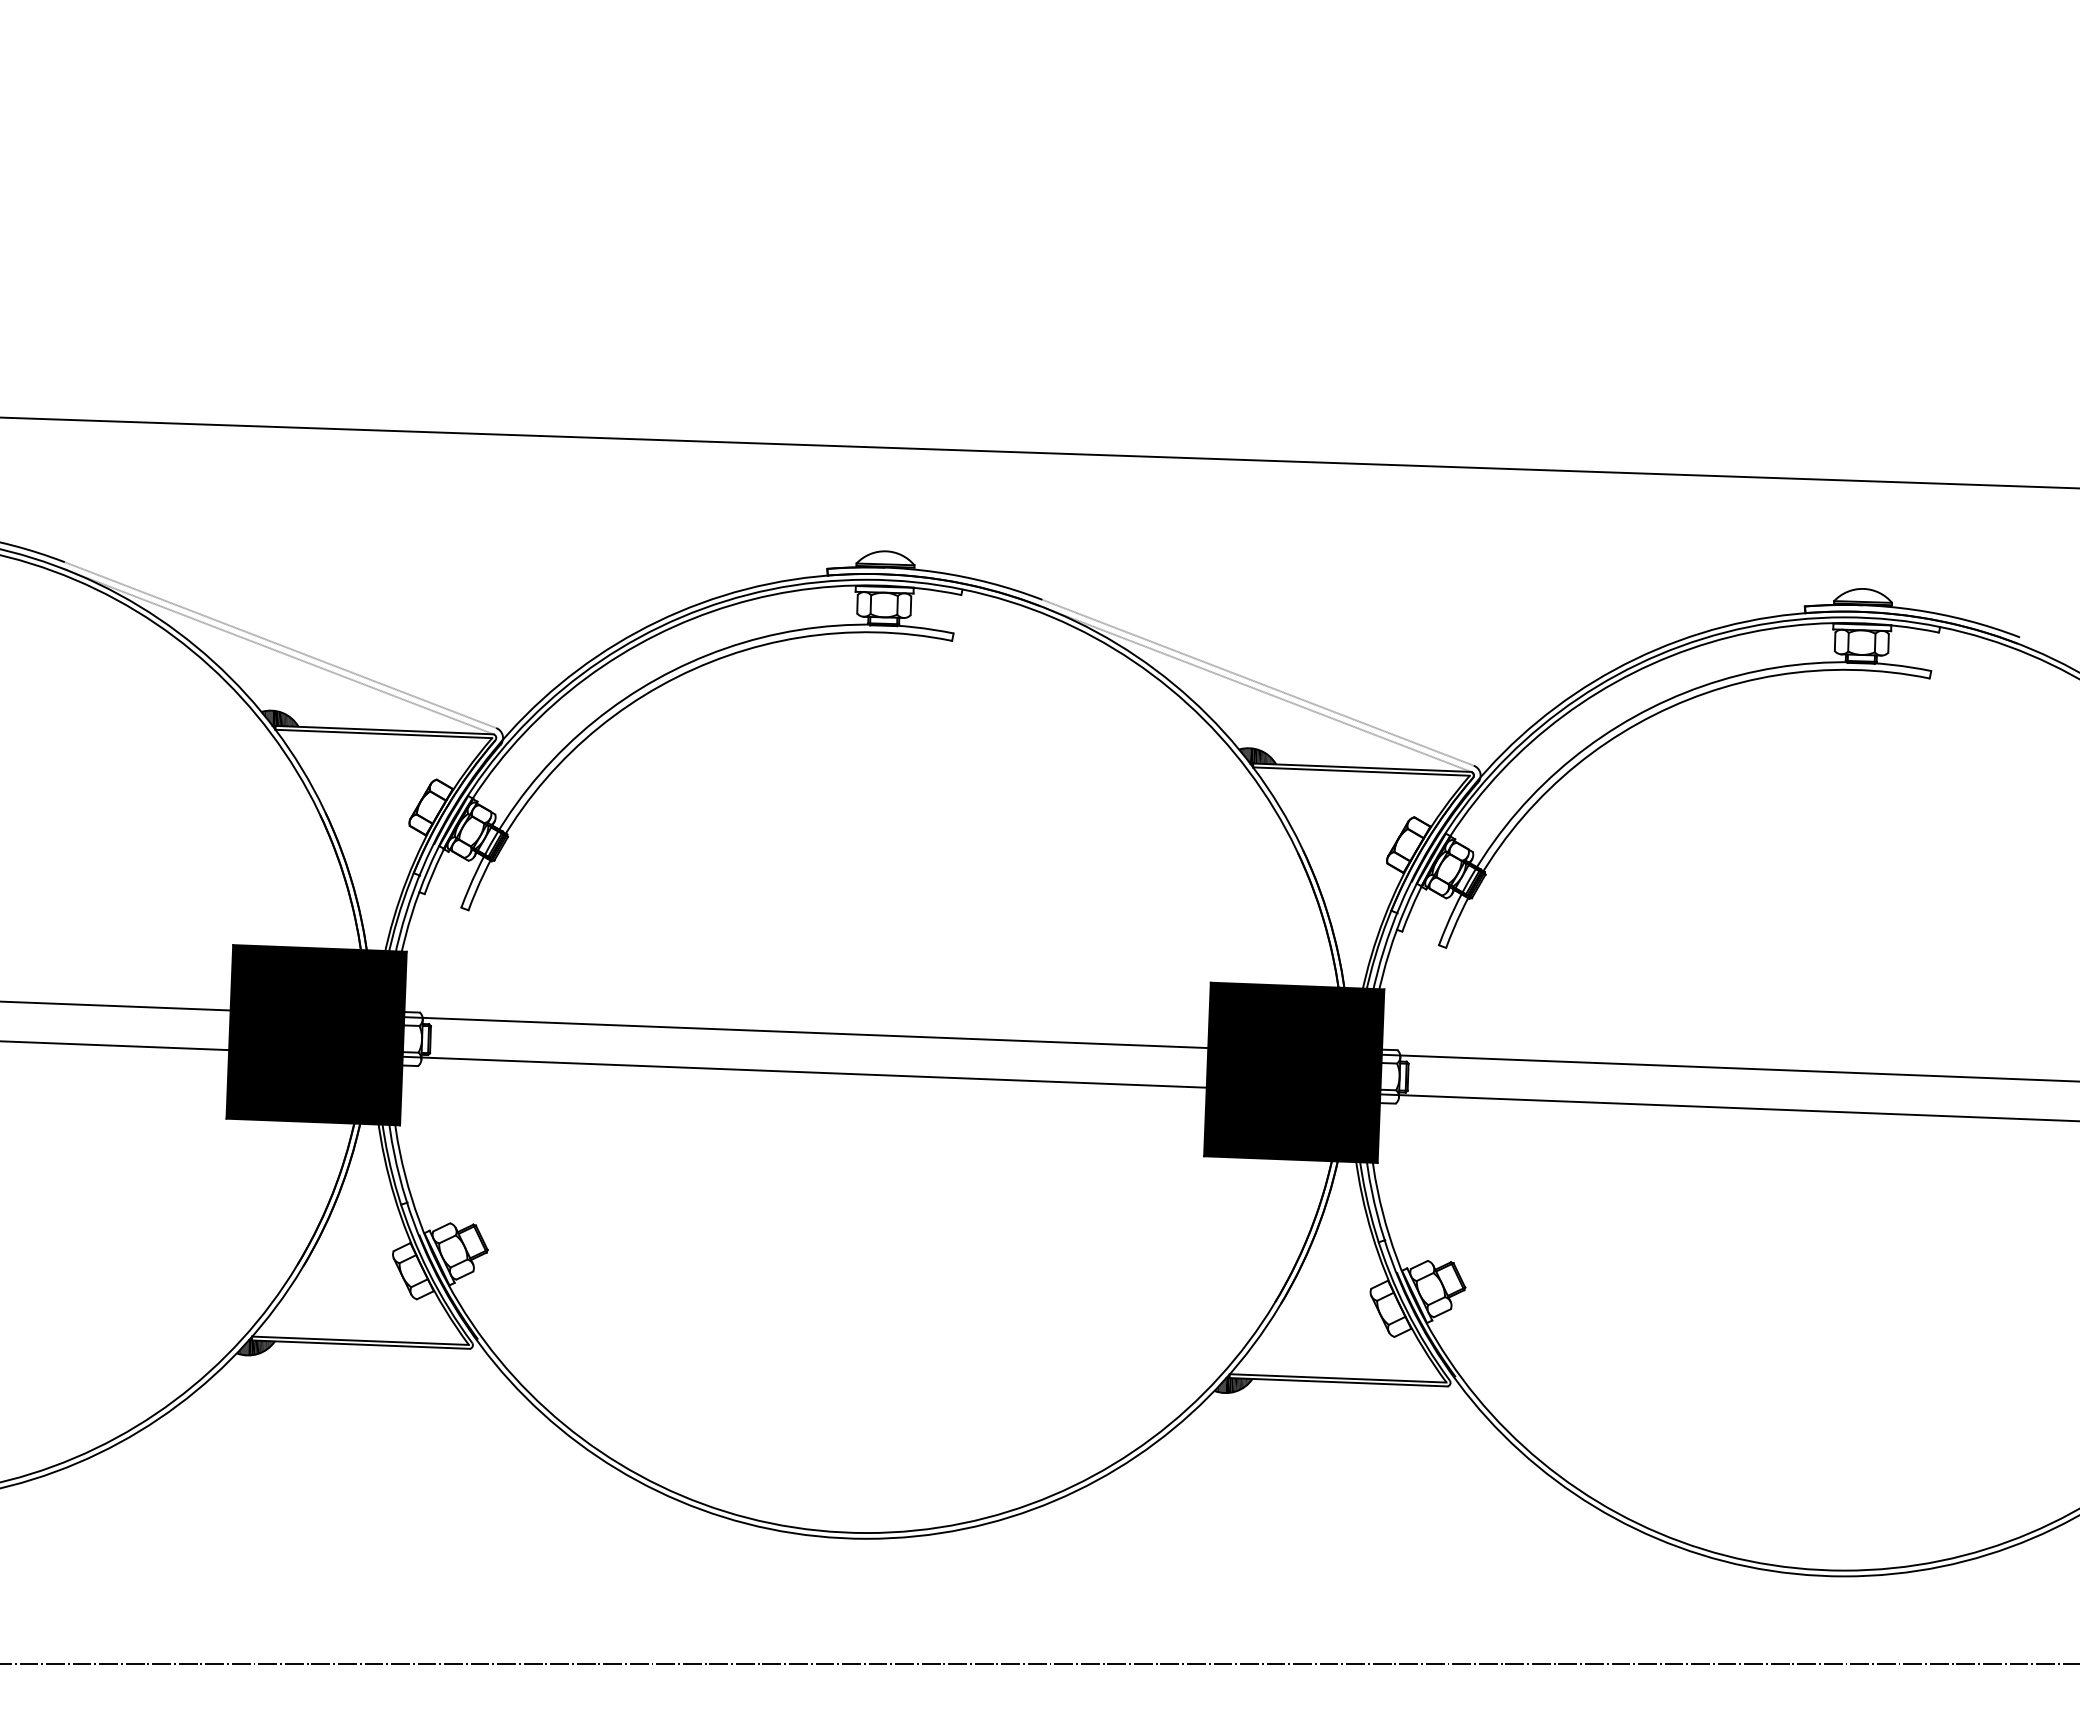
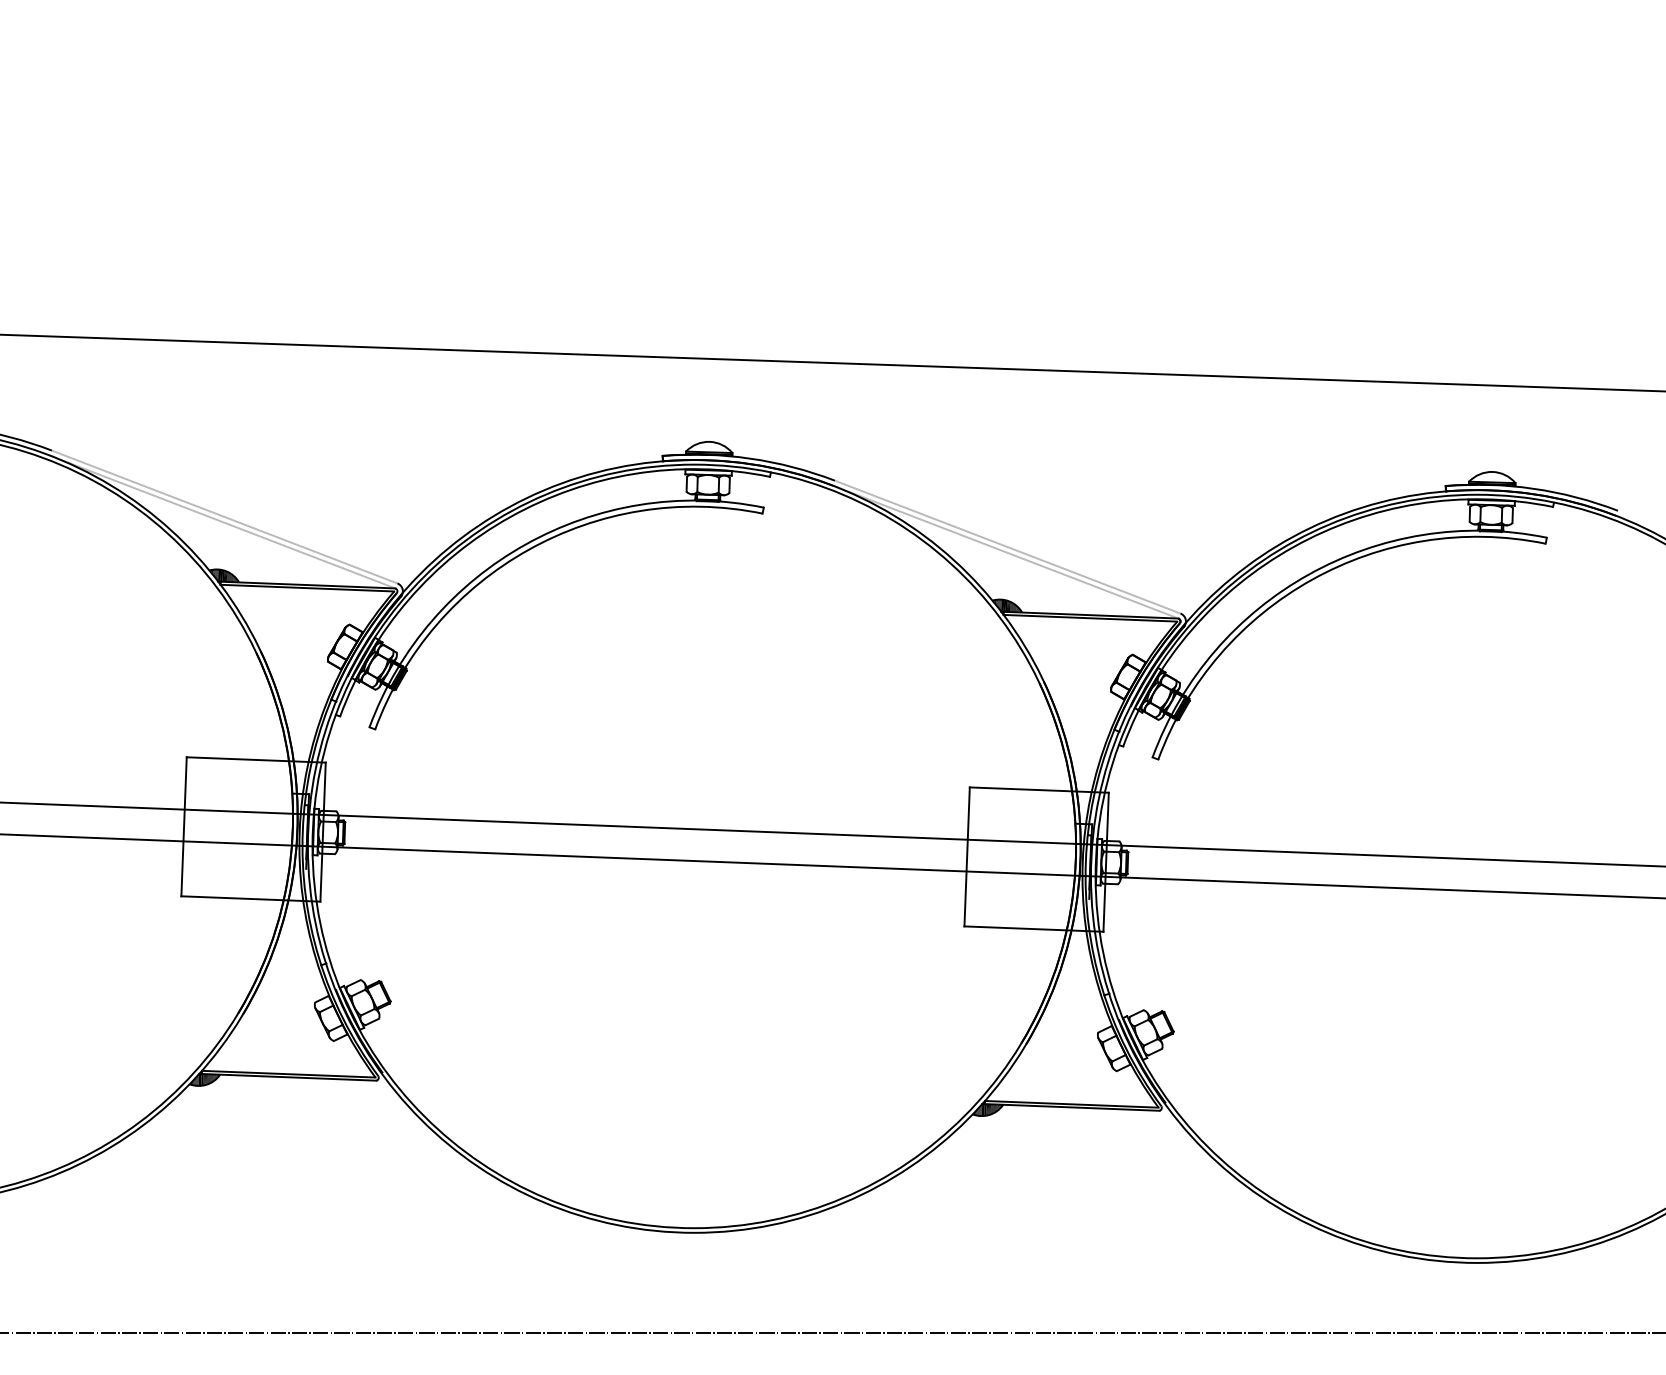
fill: (316, 1035) -> (253, 829), removed
fill: (1294, 1072) -> (1036, 859), removed

